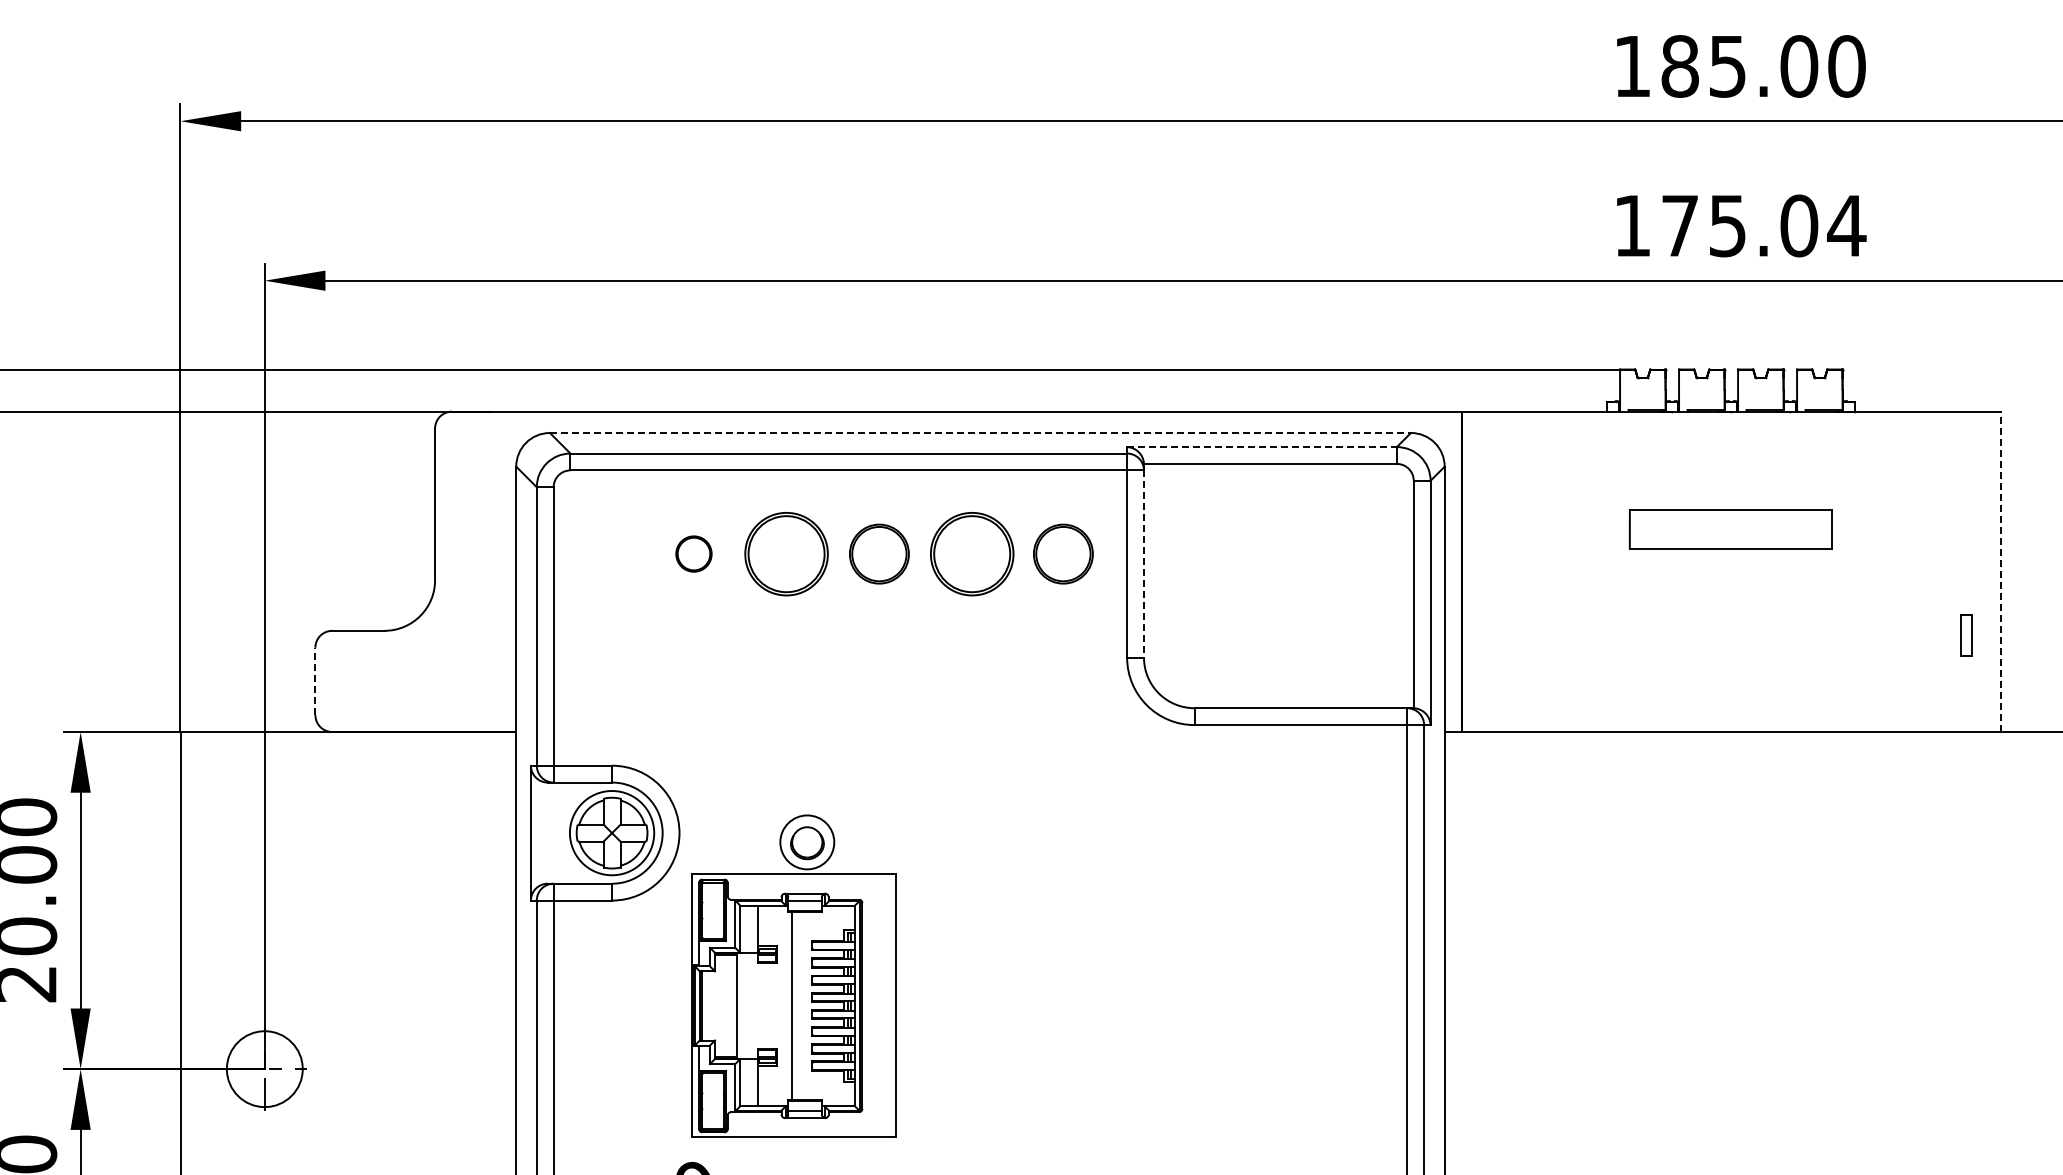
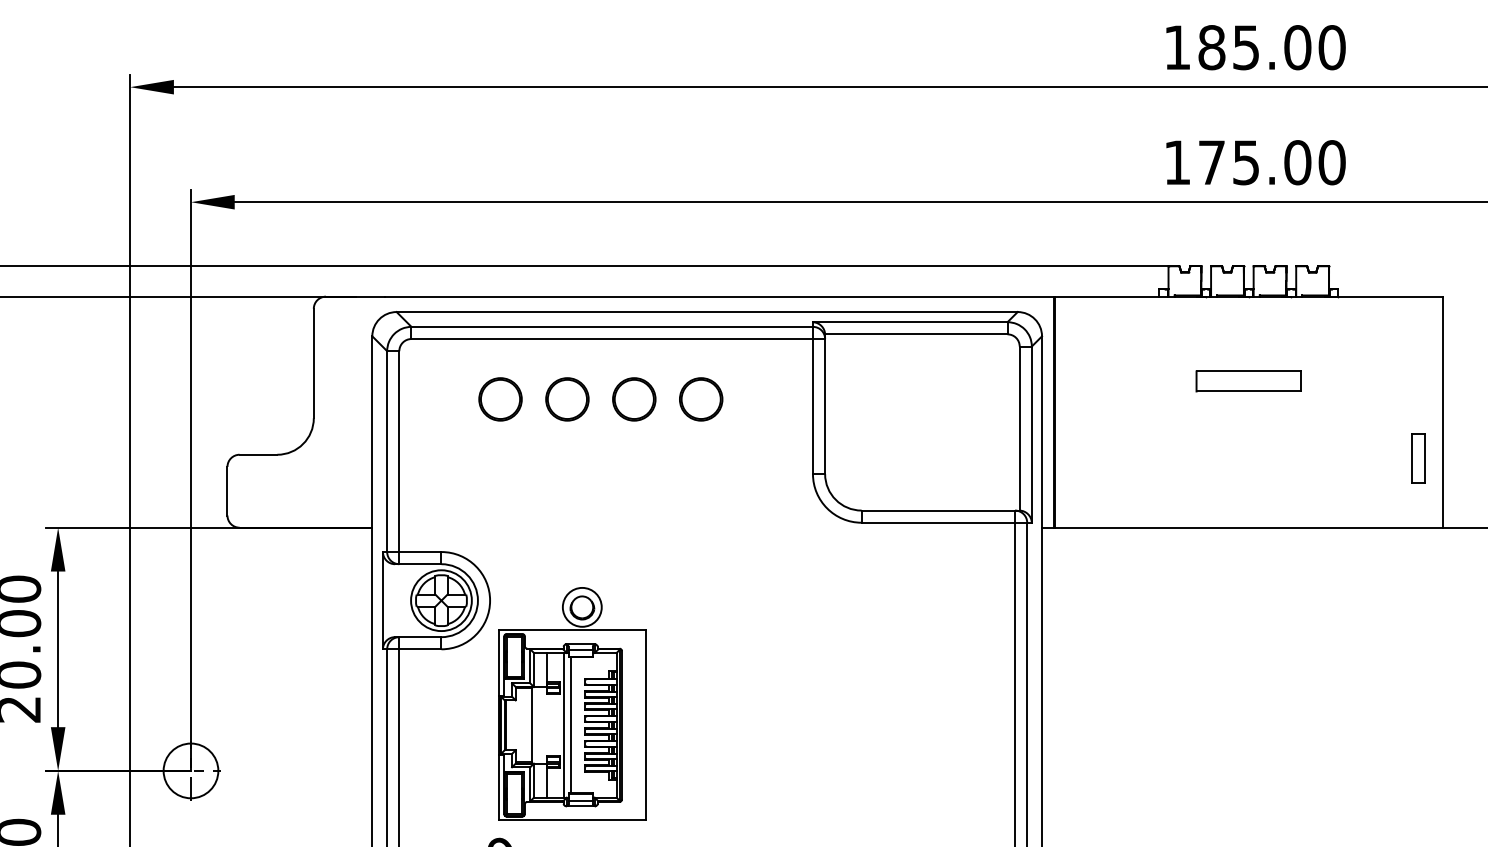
text: (1846, 225) -> (1331, 162), 175.04 -> 175.00
line: (980, 432) -> (707, 311), dashed -> solid
line: (1262, 447) -> (910, 322), dashed -> solid
part: (1731, 528) -> (1248, 380), size x0.71
part: (693, 553) -> (500, 398), size x1.67
part: (786, 553) -> (567, 398), size x0.71
part: (971, 553) -> (700, 398), size x0.71
part: (1063, 553) -> (767, 398), removed
line: (1143, 564) -> (824, 406), dashed -> solid
line: (2000, 571) -> (1442, 411), dashed -> solid
part: (1966, 635) -> (1418, 458), size x1.67
line: (315, 681) -> (227, 491), dashed -> solid
line: (781, 1005) -> (563, 725), added

